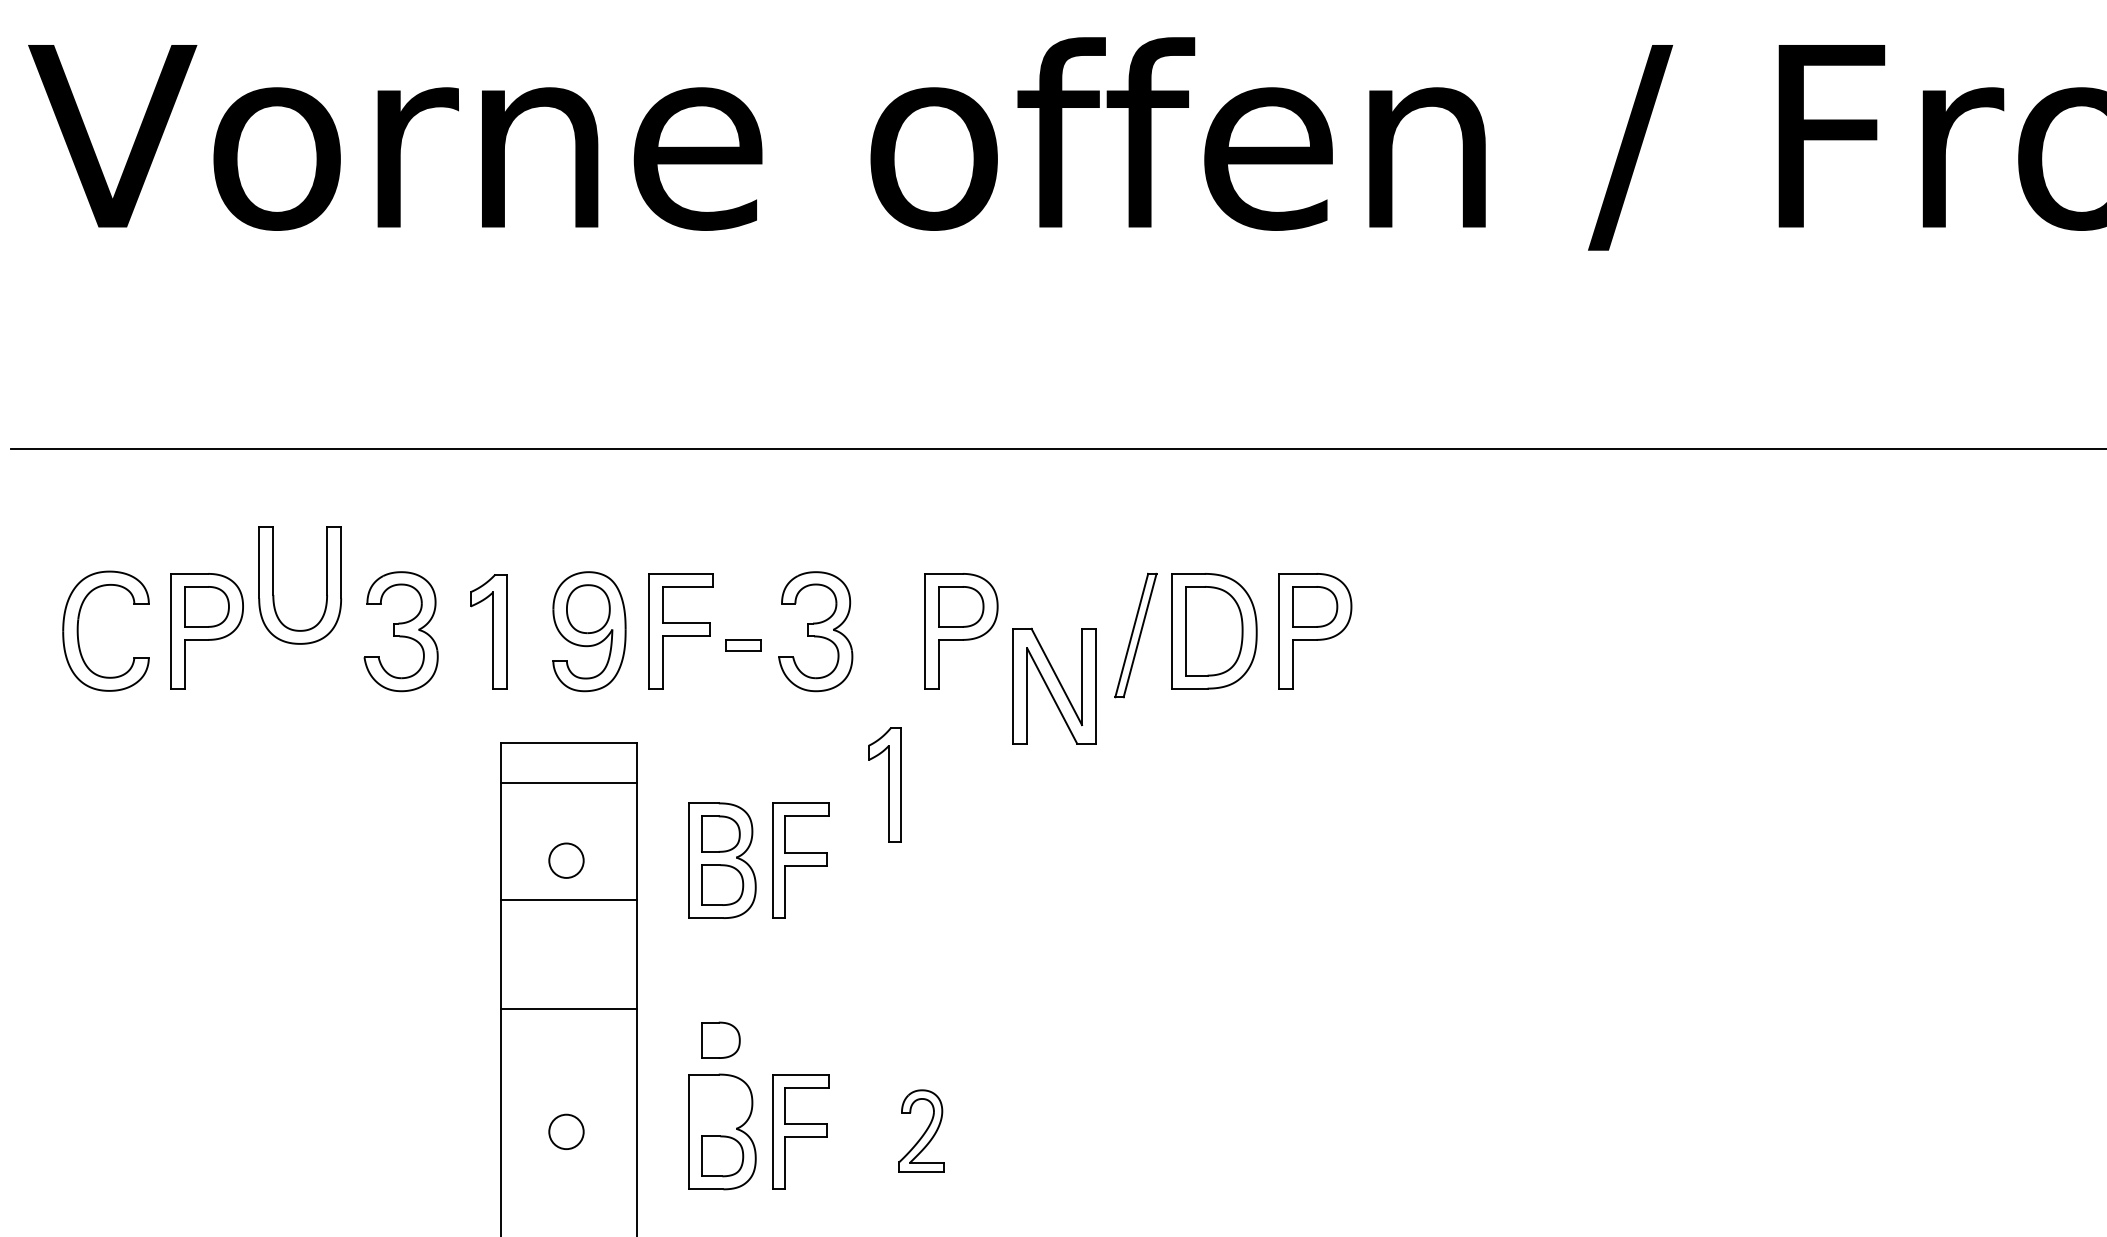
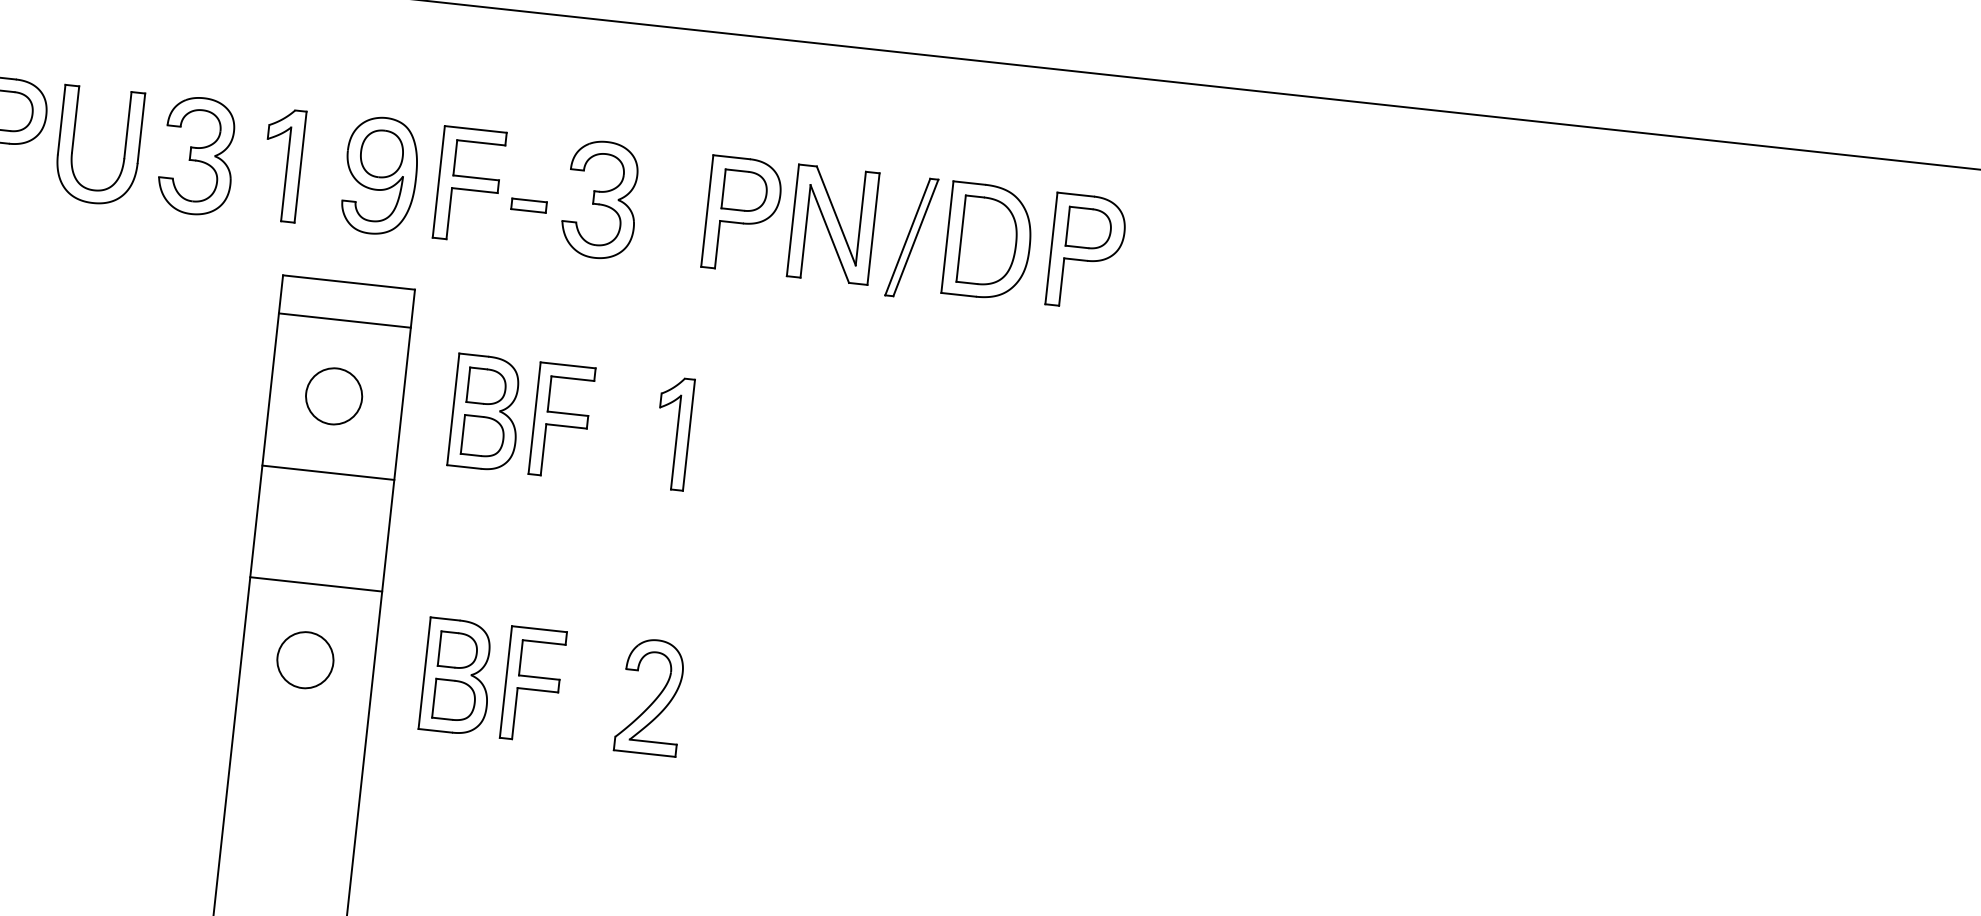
part: (326, 585) -> (124, 149), moved
part: (1054, 685) -> (833, 223), moved
part: (884, 784) -> (672, 432), moved
circle: (566, 860) -> (334, 396), size x1.67
line: (568, 899) -> (327, 472), moved
line: (568, 1008) -> (315, 584), moved
part: (720, 1039) -> (458, 649), moved
part: (921, 1130) -> (650, 696), size x1.43
circle: (566, 1131) -> (305, 659), size x1.67

